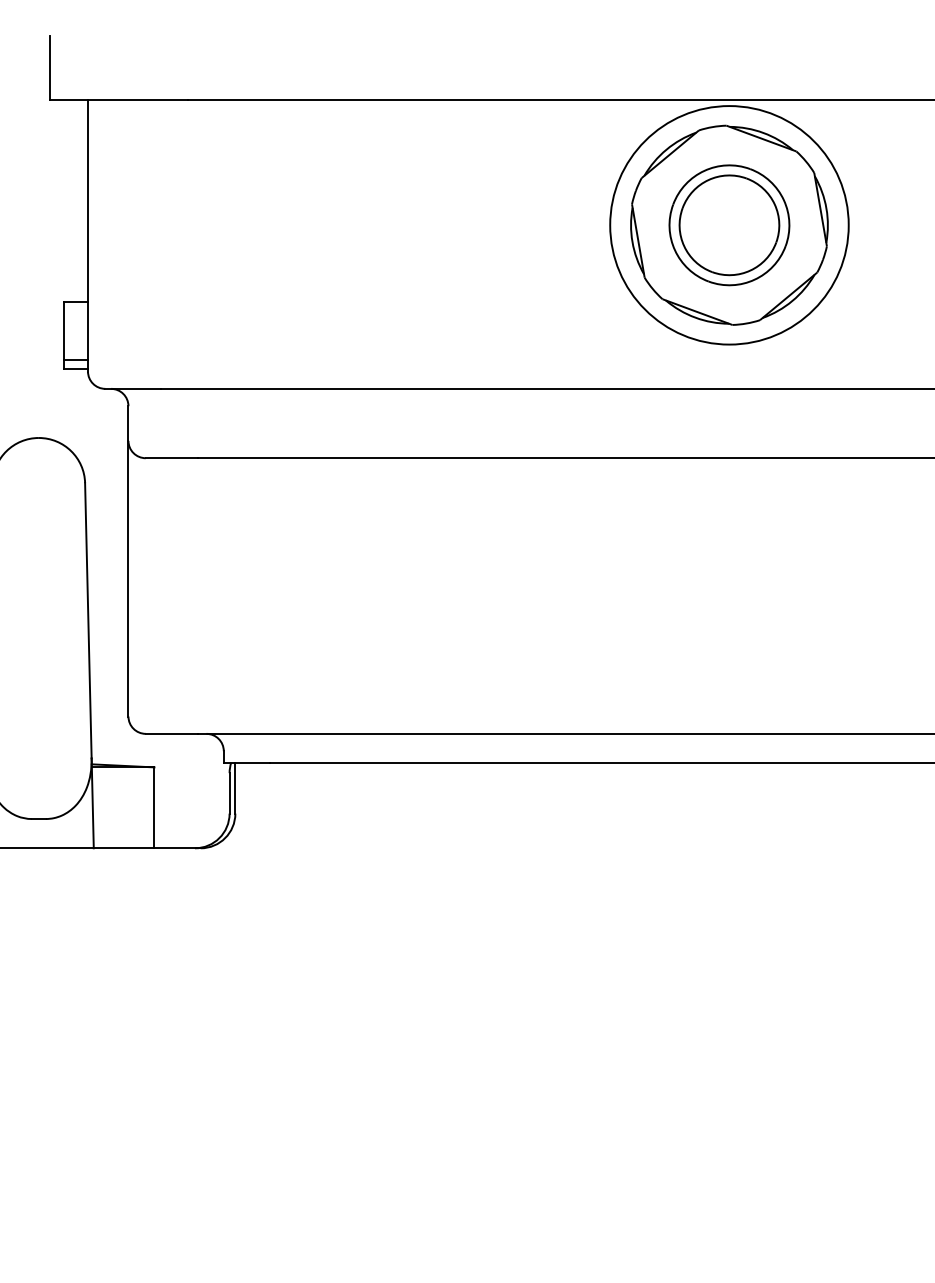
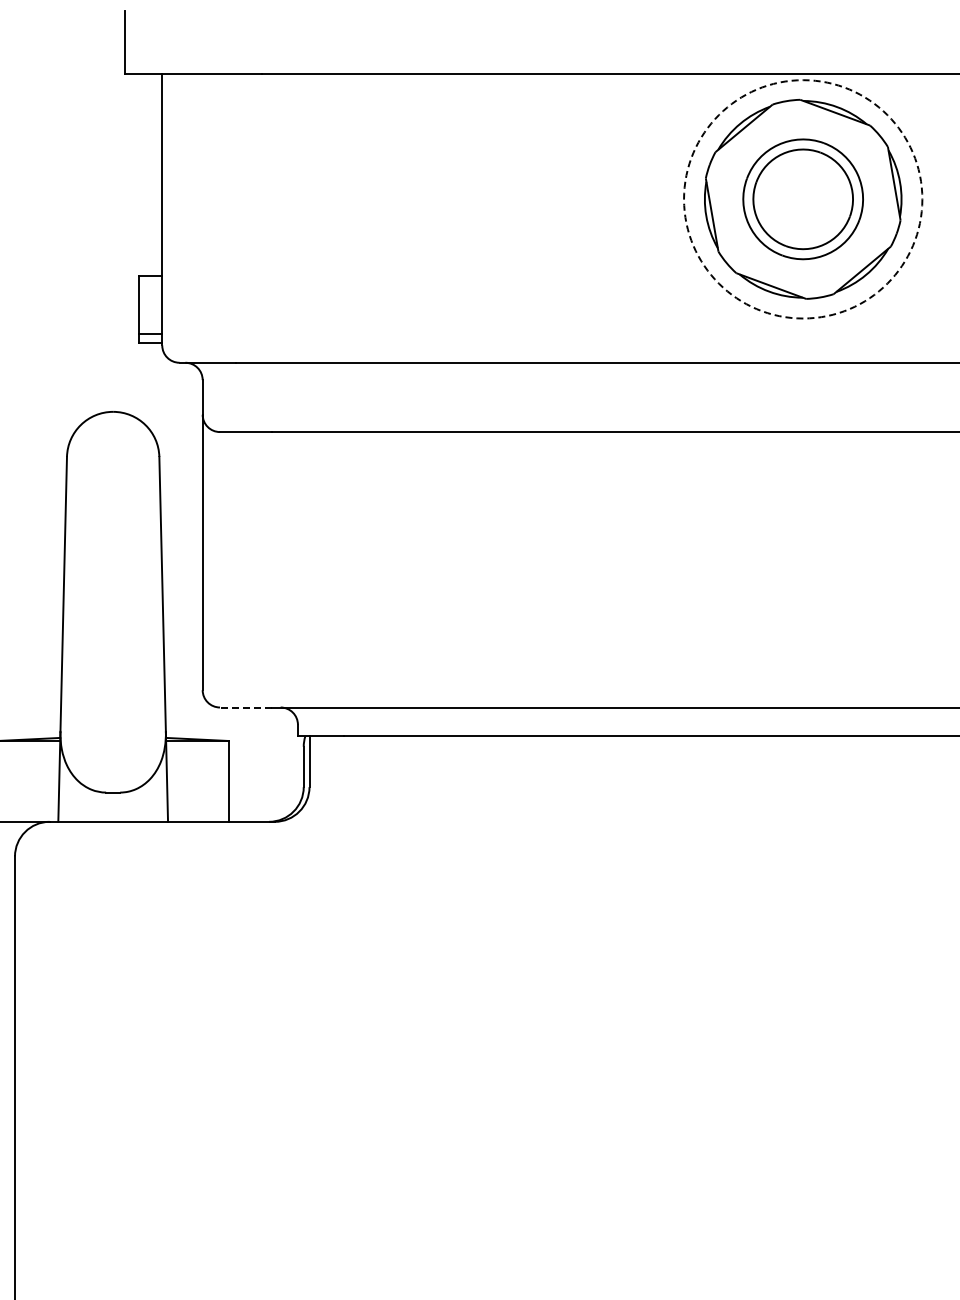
circle: (729, 225) -> (803, 199), solid -> dashed
line: (171, 733) -> (245, 707), solid -> dashed

